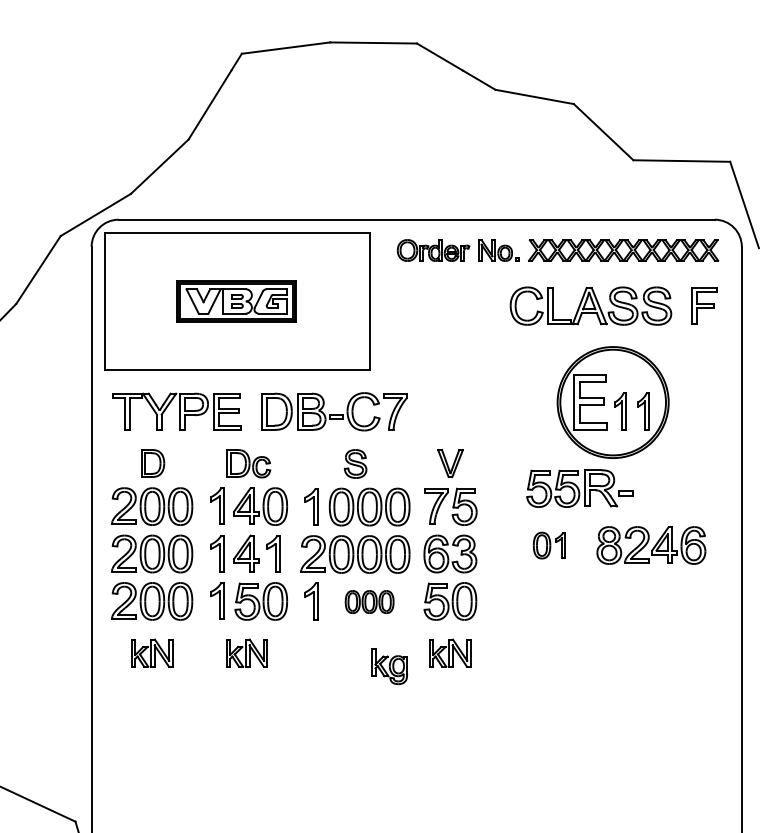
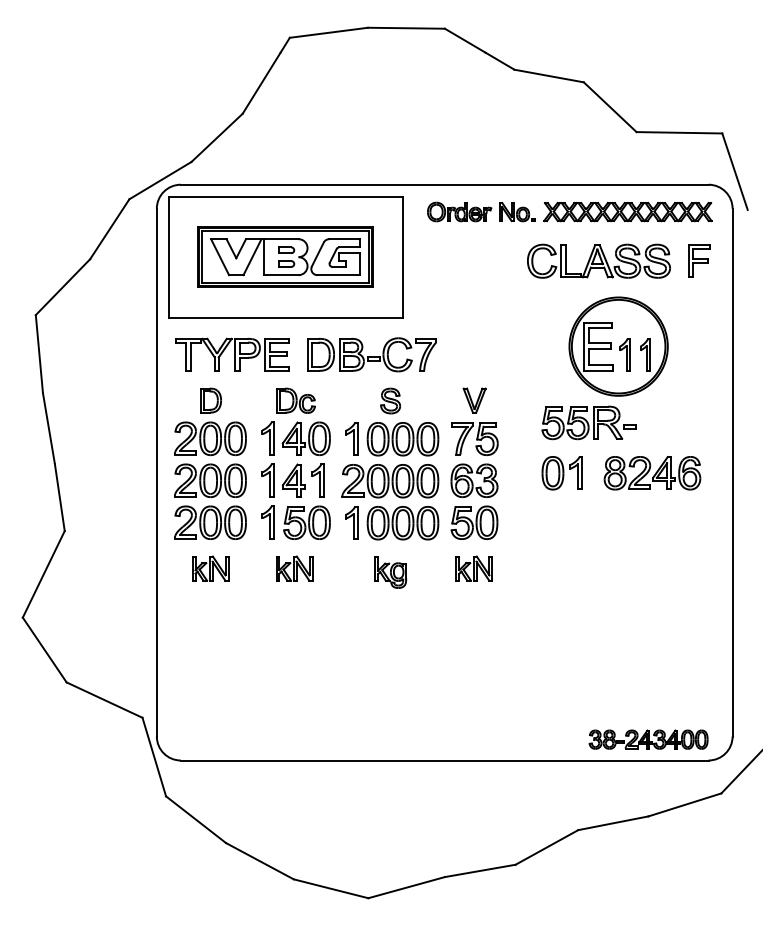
part: (236, 300) -> (285, 256), size x1.67
part: (548, 545) -> (561, 473), size x1.43
part: (369, 602) -> (402, 523), size x1.67
part: (389, 666) -> (390, 572), moved

